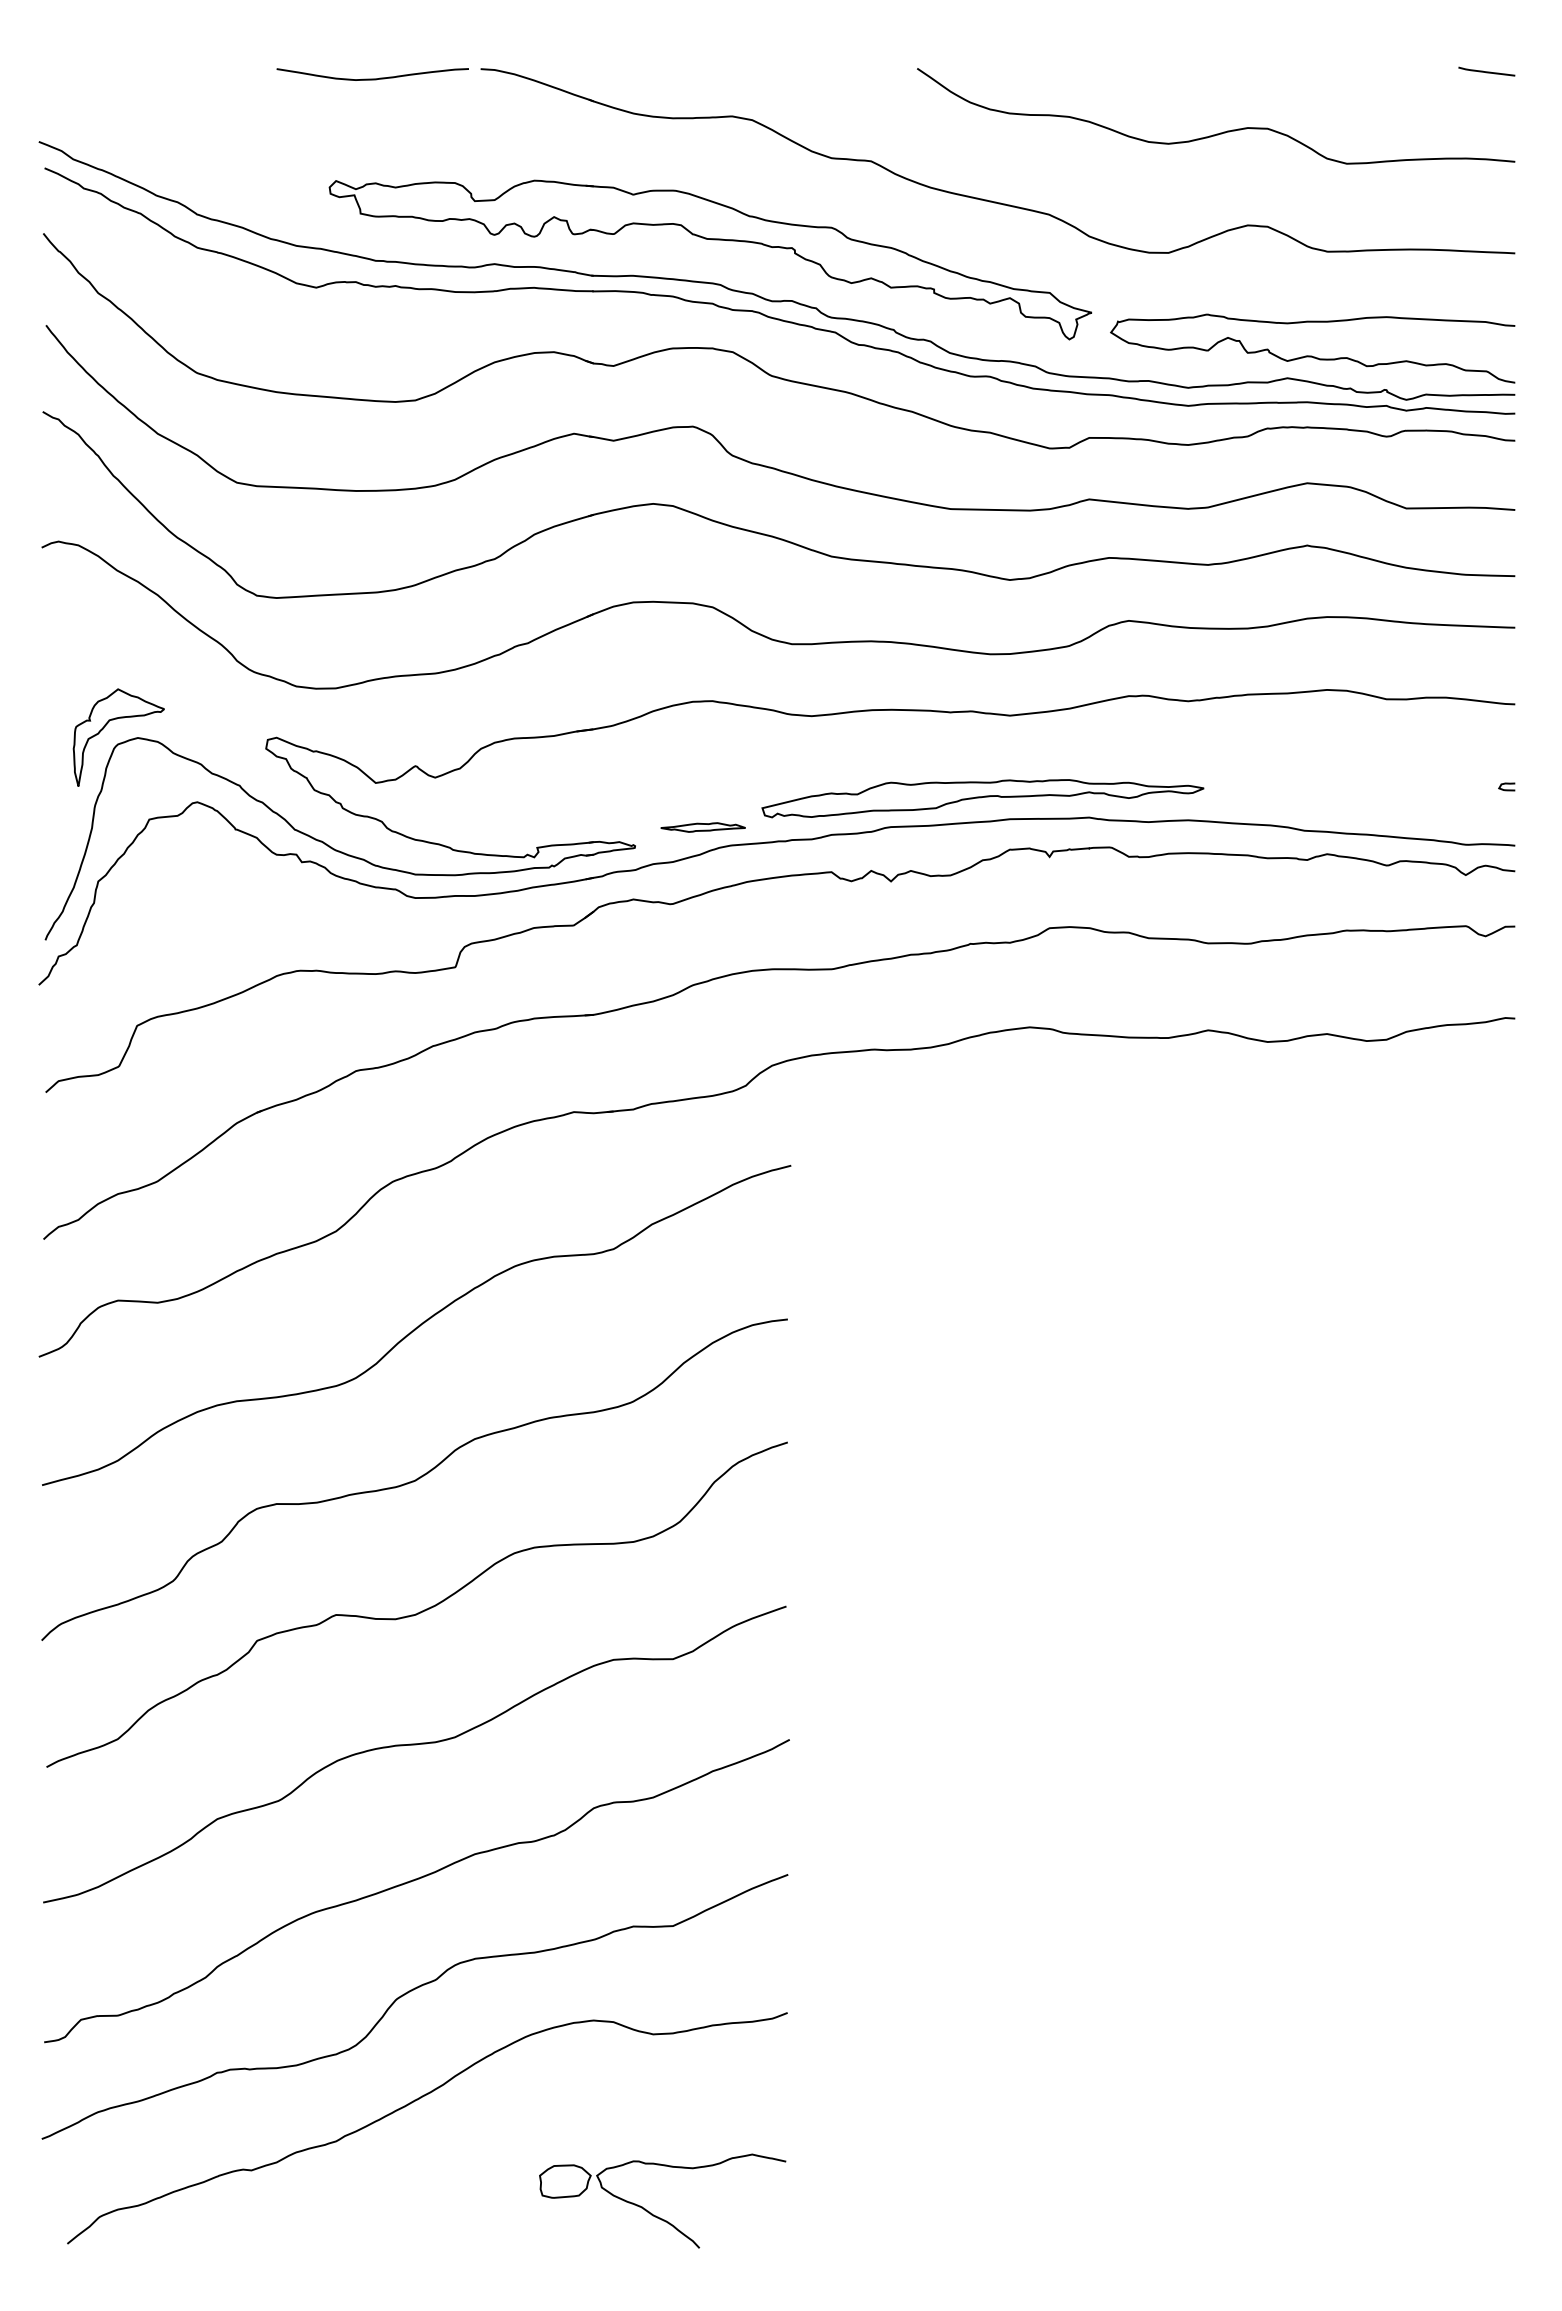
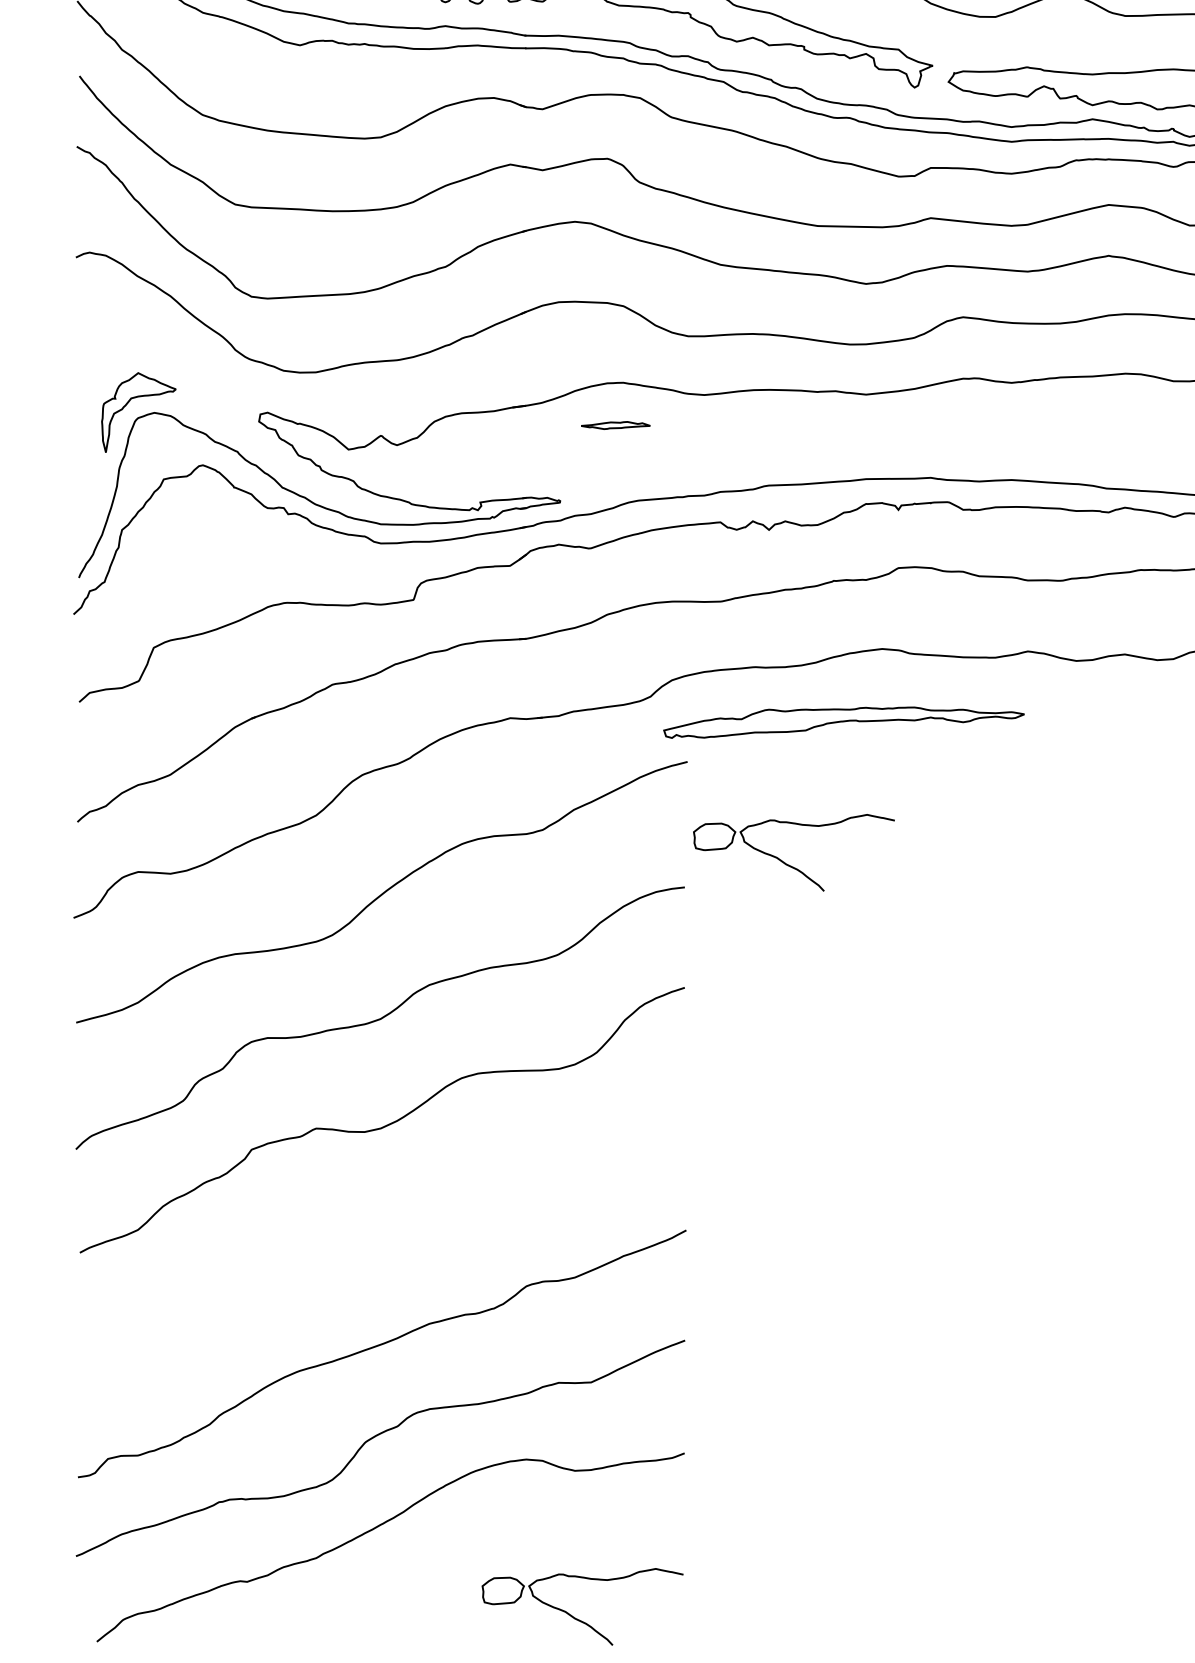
part: (982, 798) -> (843, 722), moved
part: (702, 827) -> (615, 425), moved
part: (915, 1291) -> (789, 864), added
curve: (414, 1745) -> (380, 1235), removed

